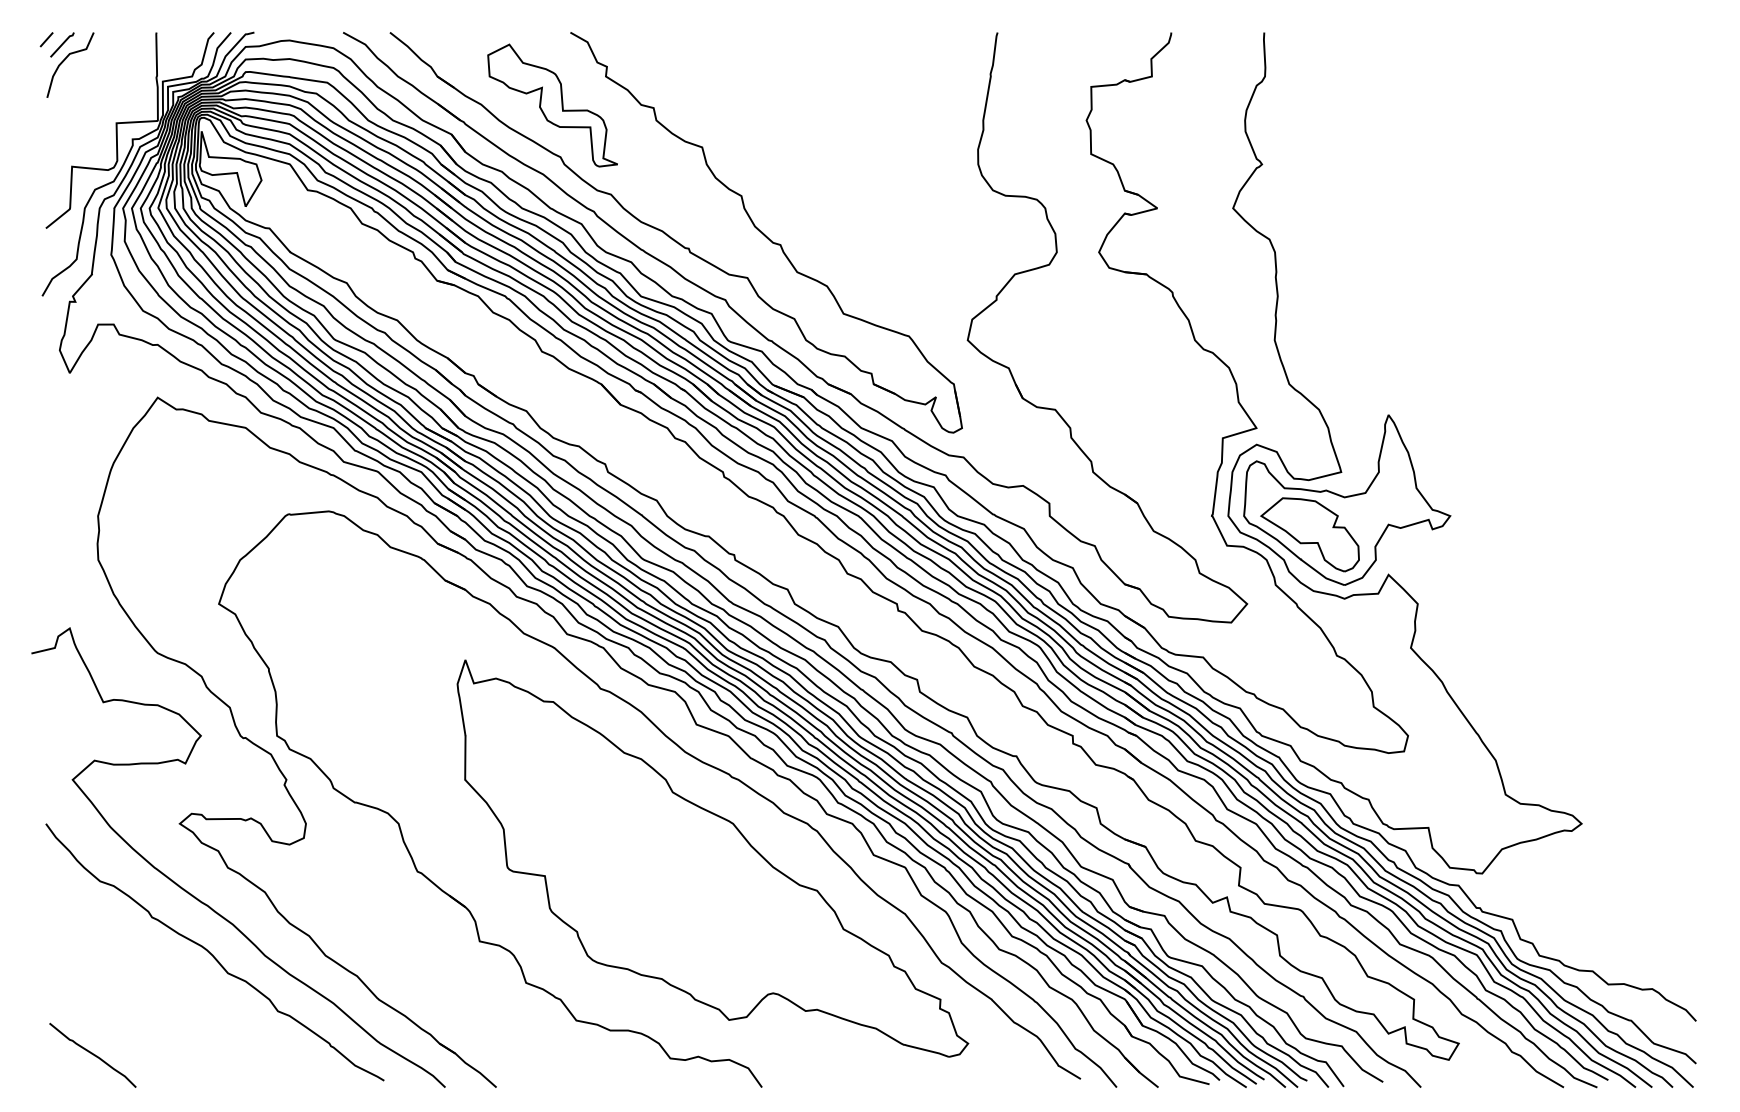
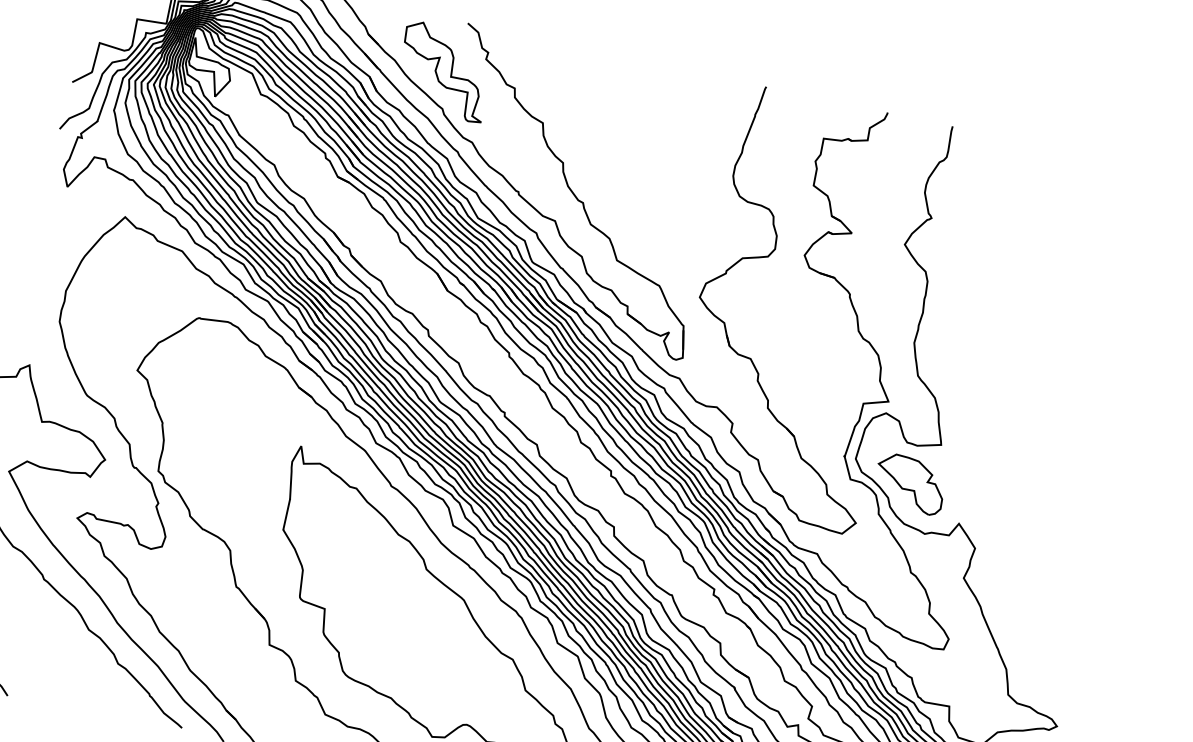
part: (1347, 499) -> (941, 465), removed

